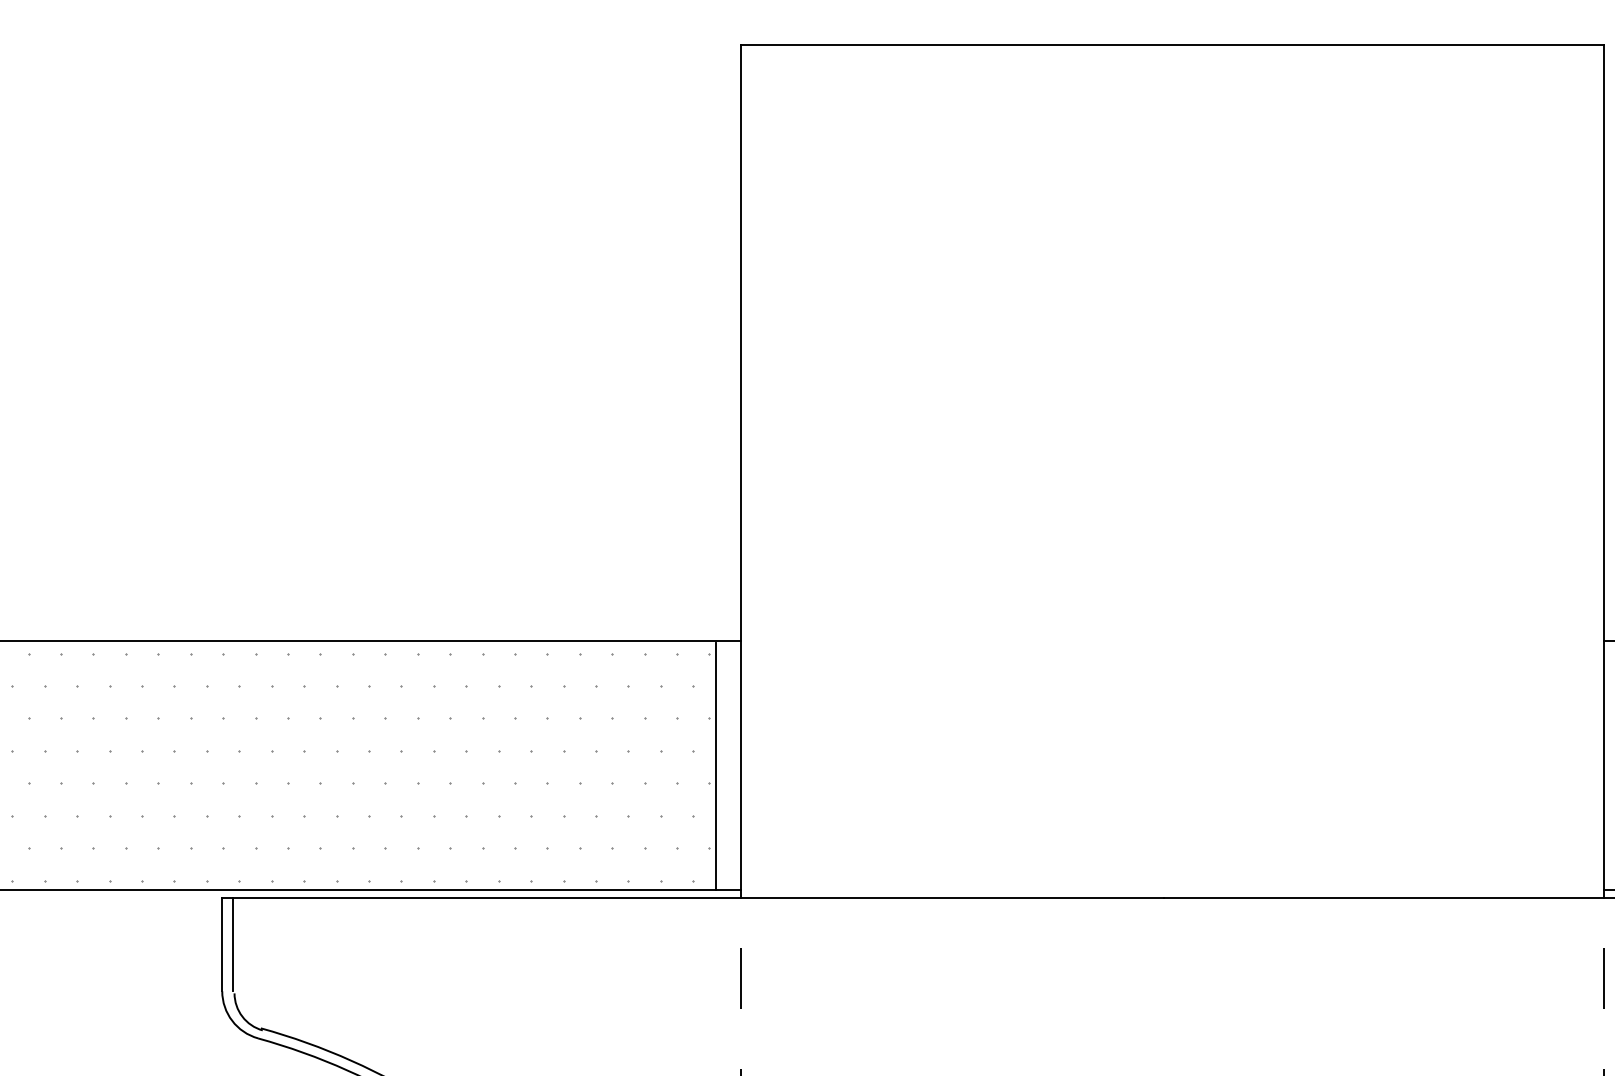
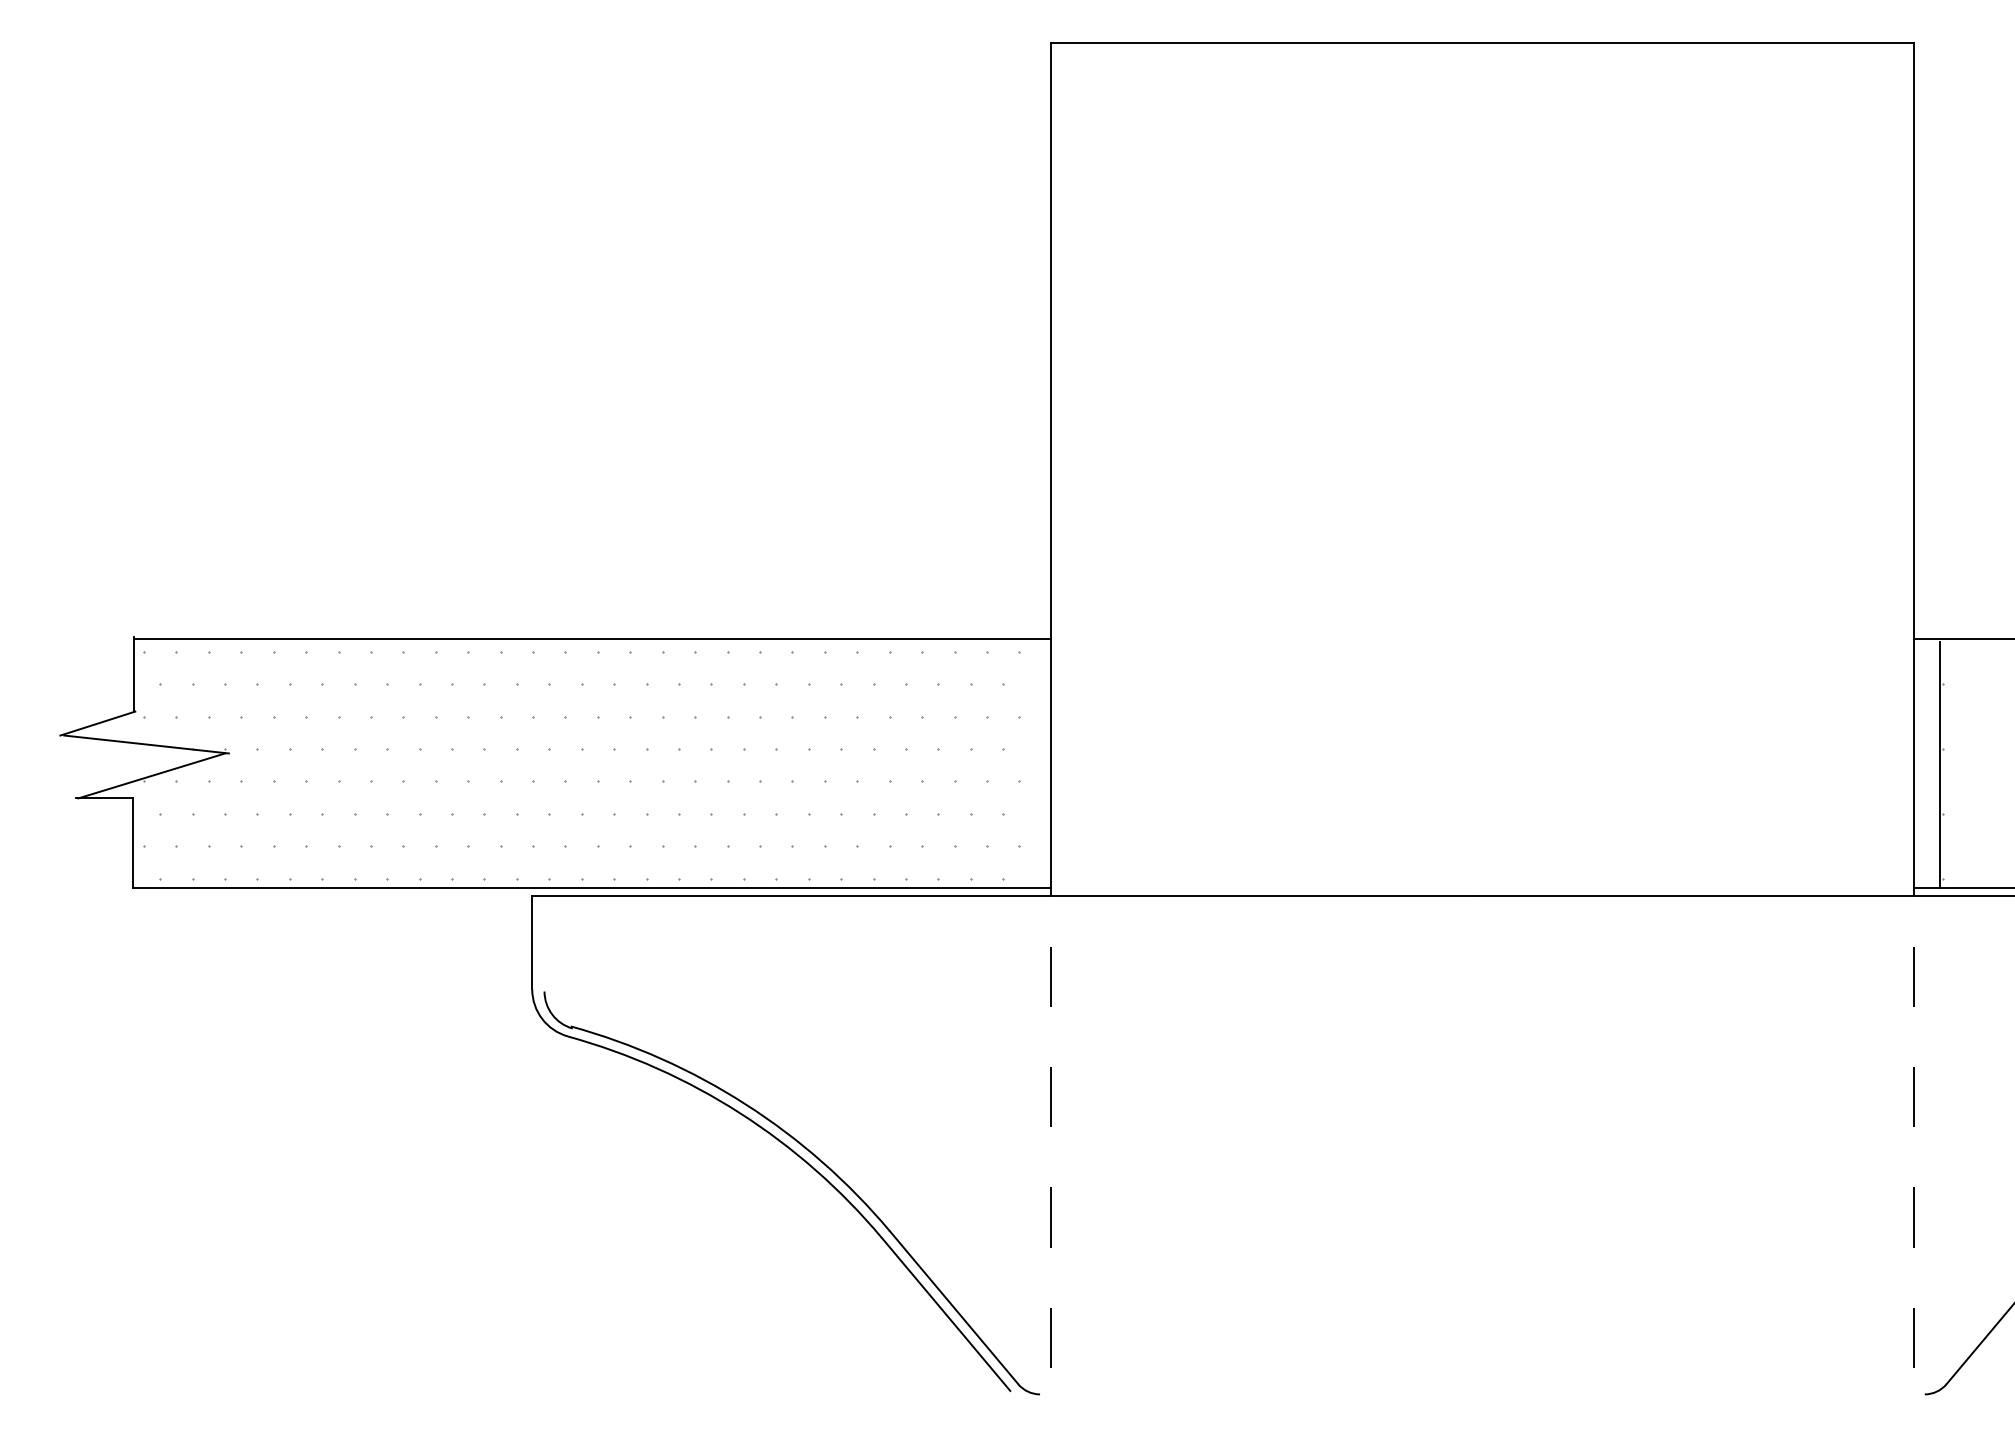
line: (715, 766) -> (1025, 764), removed
line: (232, 944) -> (542, 942), removed

